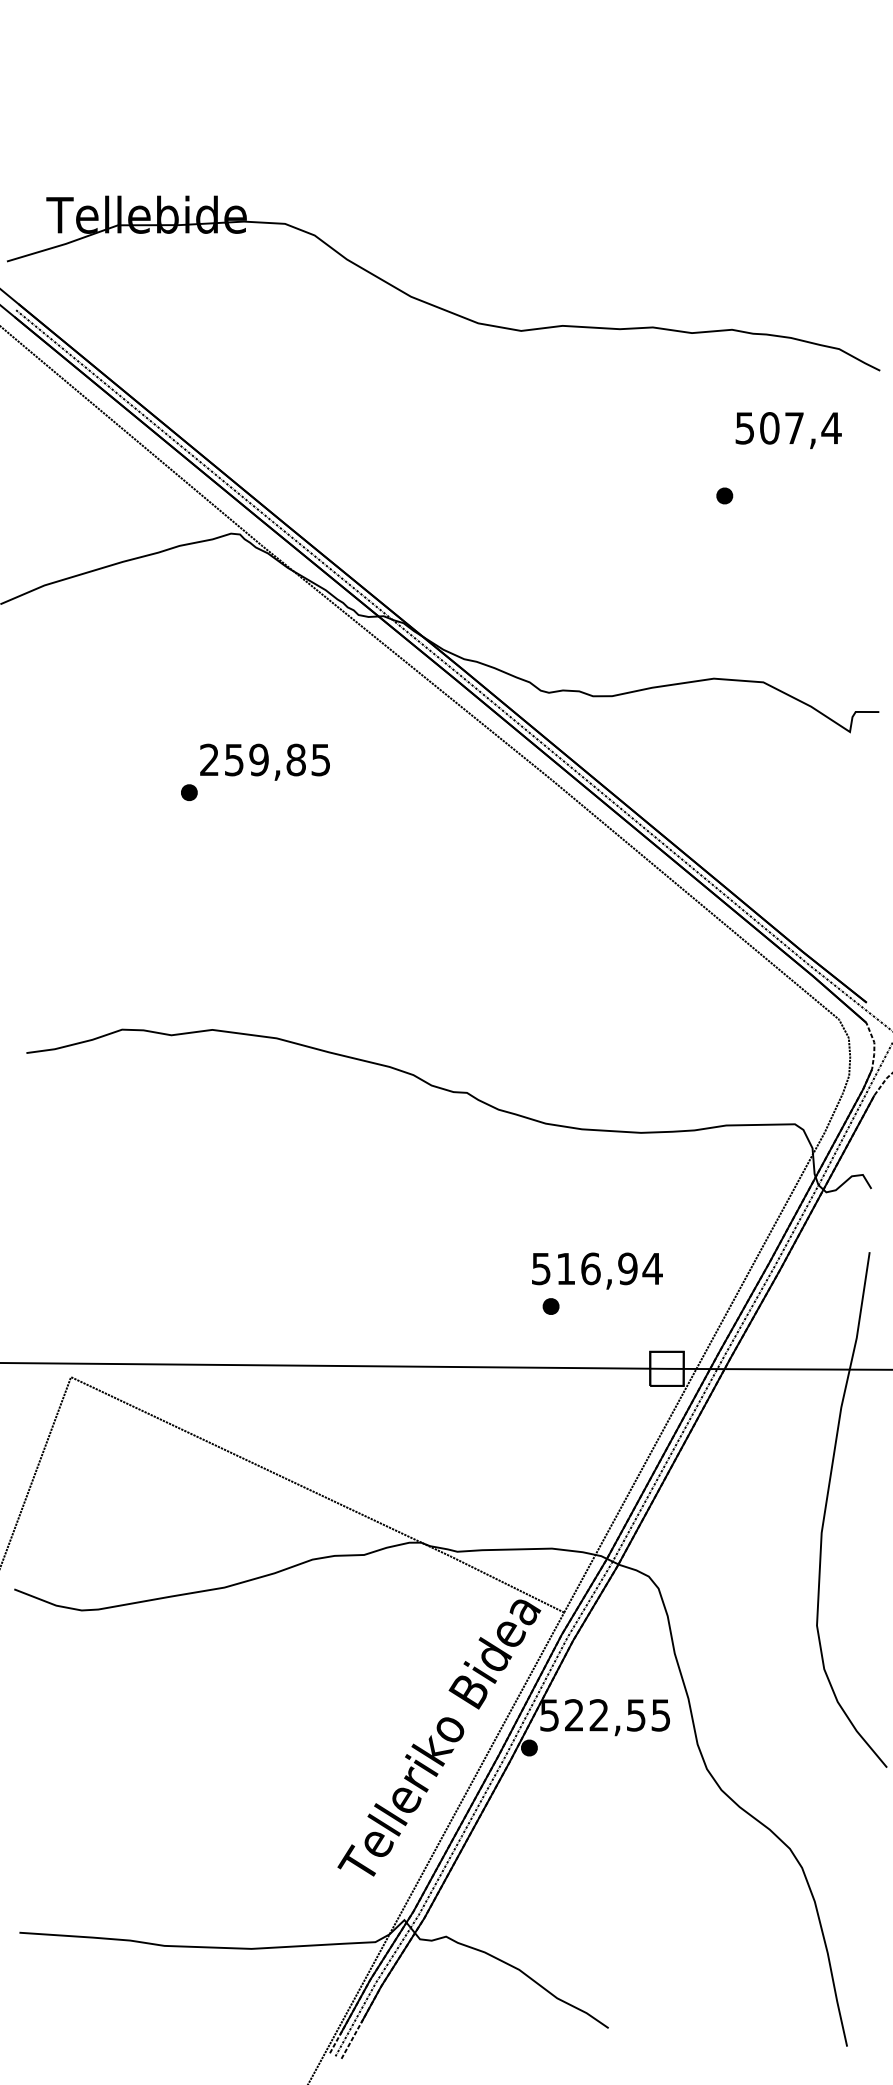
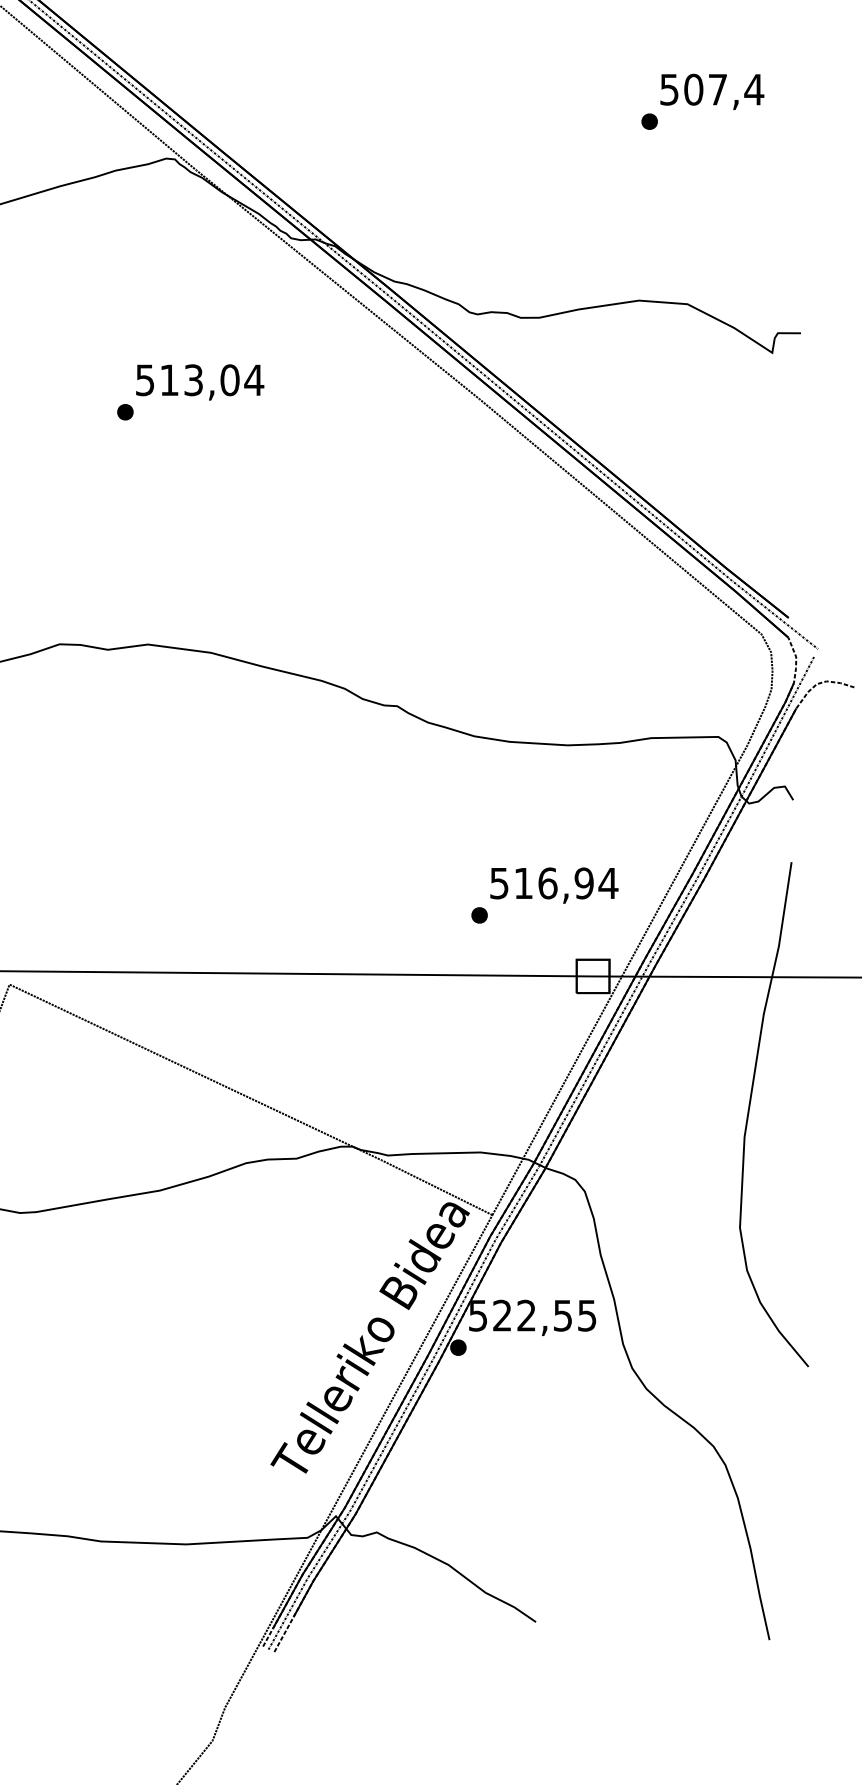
text: (788, 430) -> (712, 91), moved
text: (265, 759) -> (199, 379), 259,85 -> 513,04
text: (597, 1270) -> (554, 885), moved

